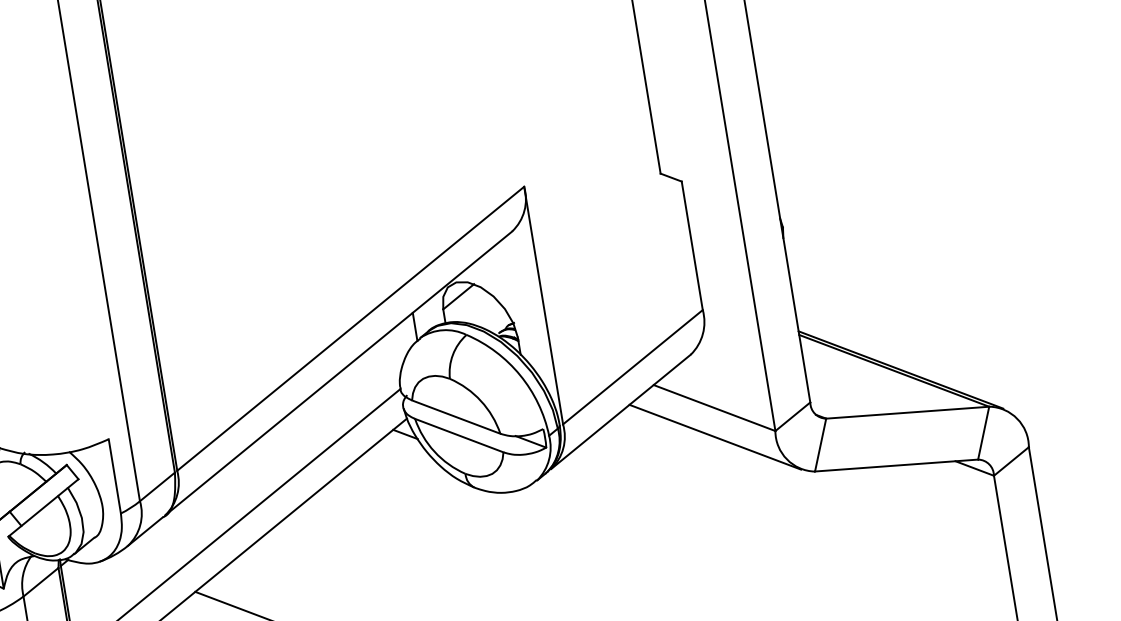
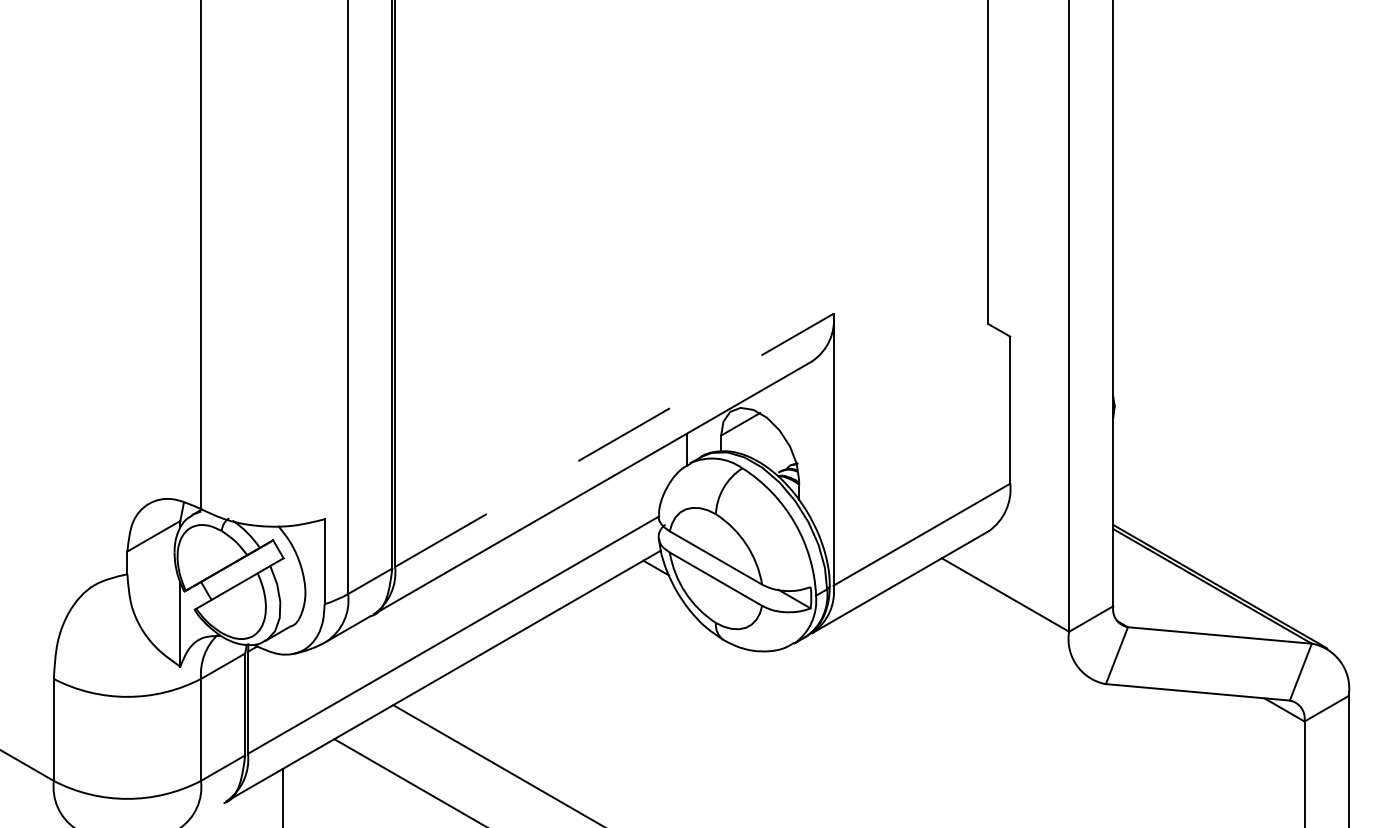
line: (350, 328) -> (614, 440), solid -> dashed
line: (714, 437) -> (1000, 627), removed

